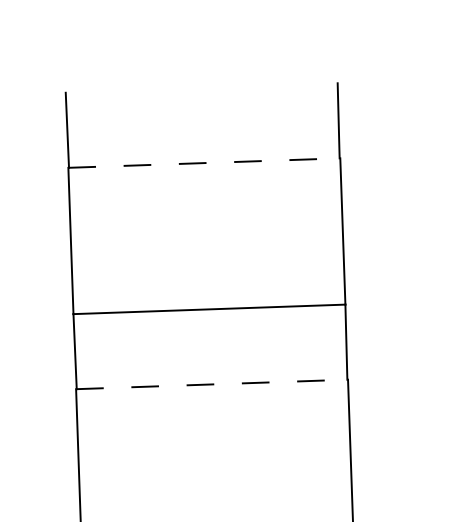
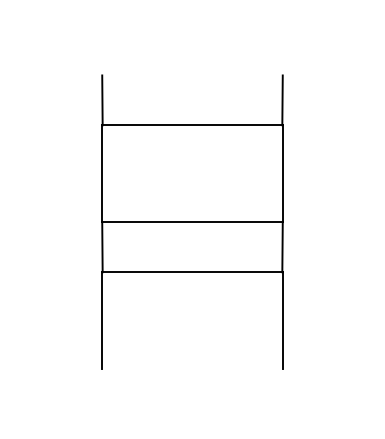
line: (204, 163) -> (192, 125), dashed -> solid
line: (212, 384) -> (192, 272), dashed -> solid

